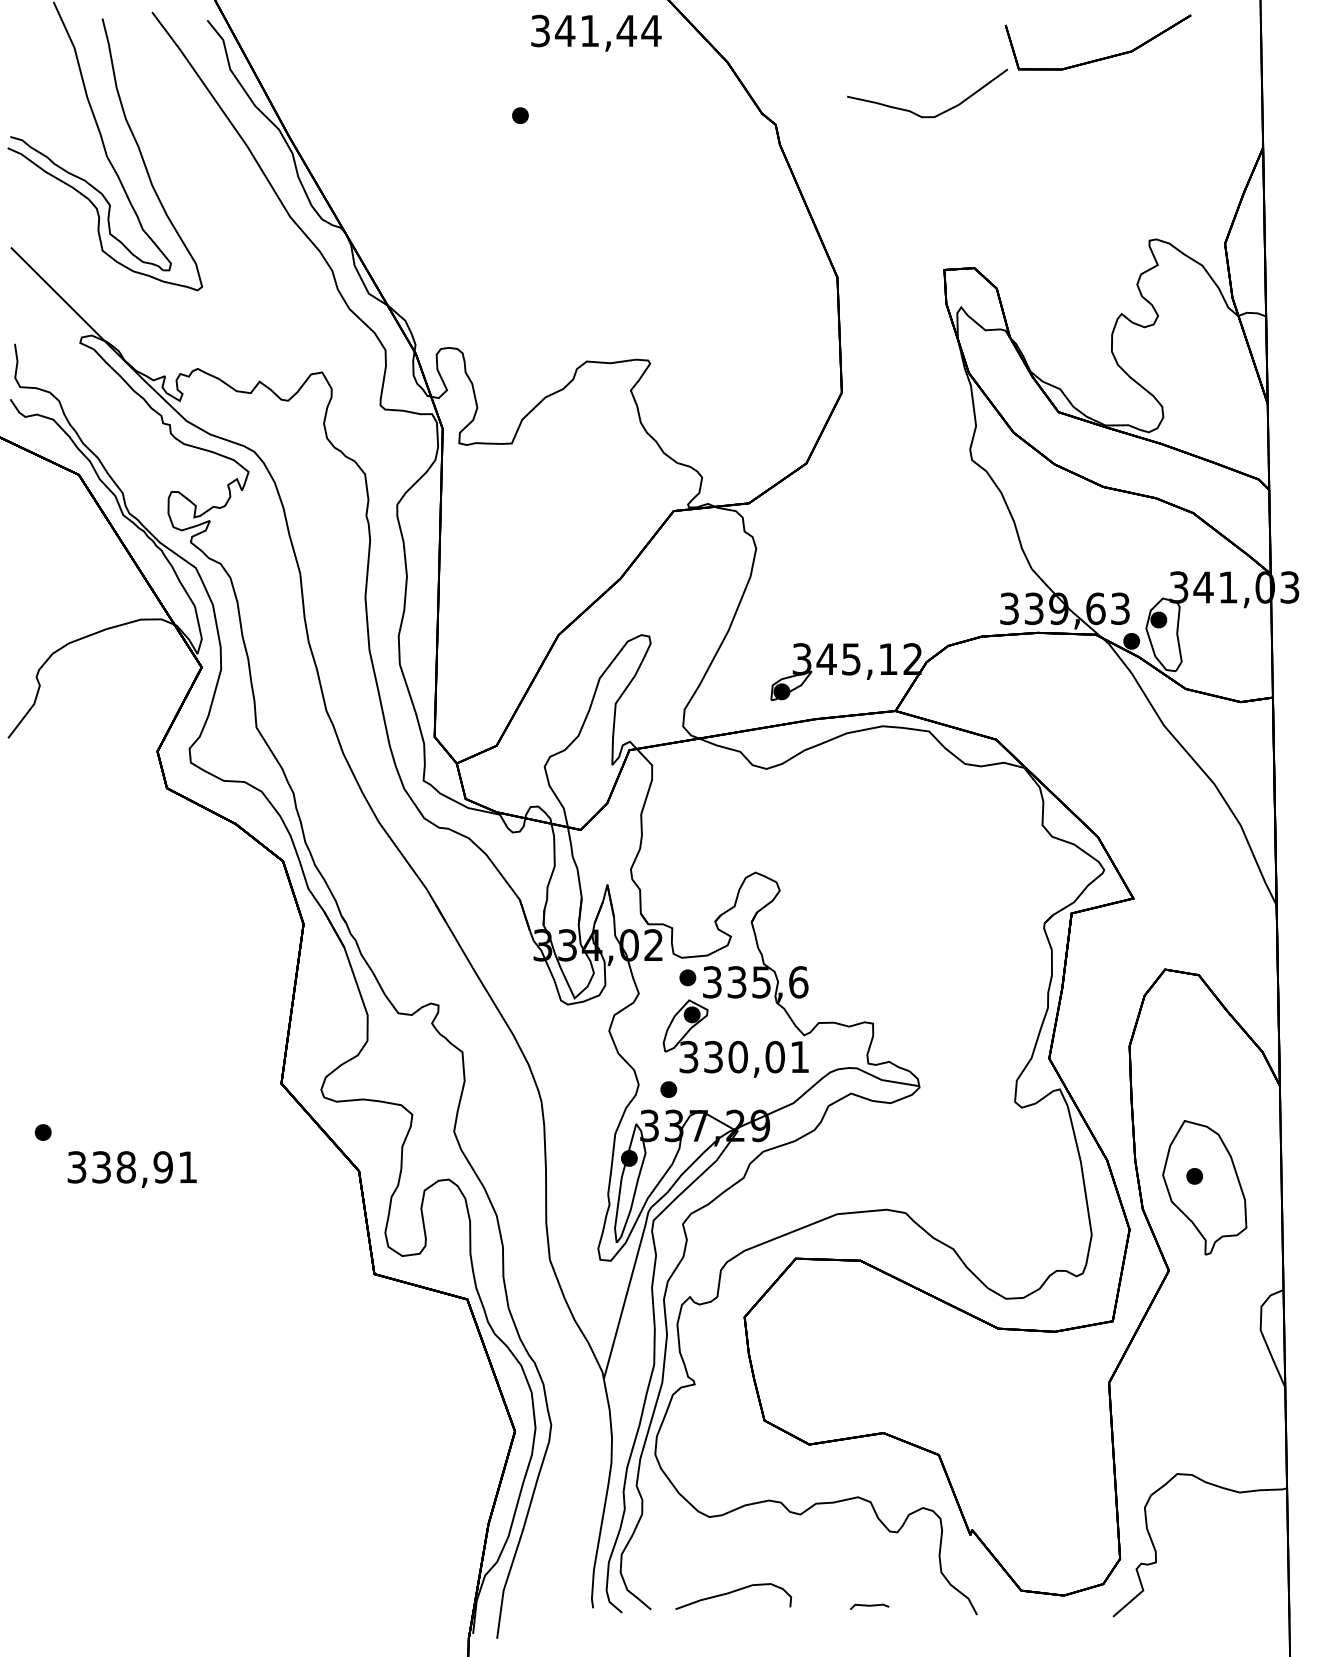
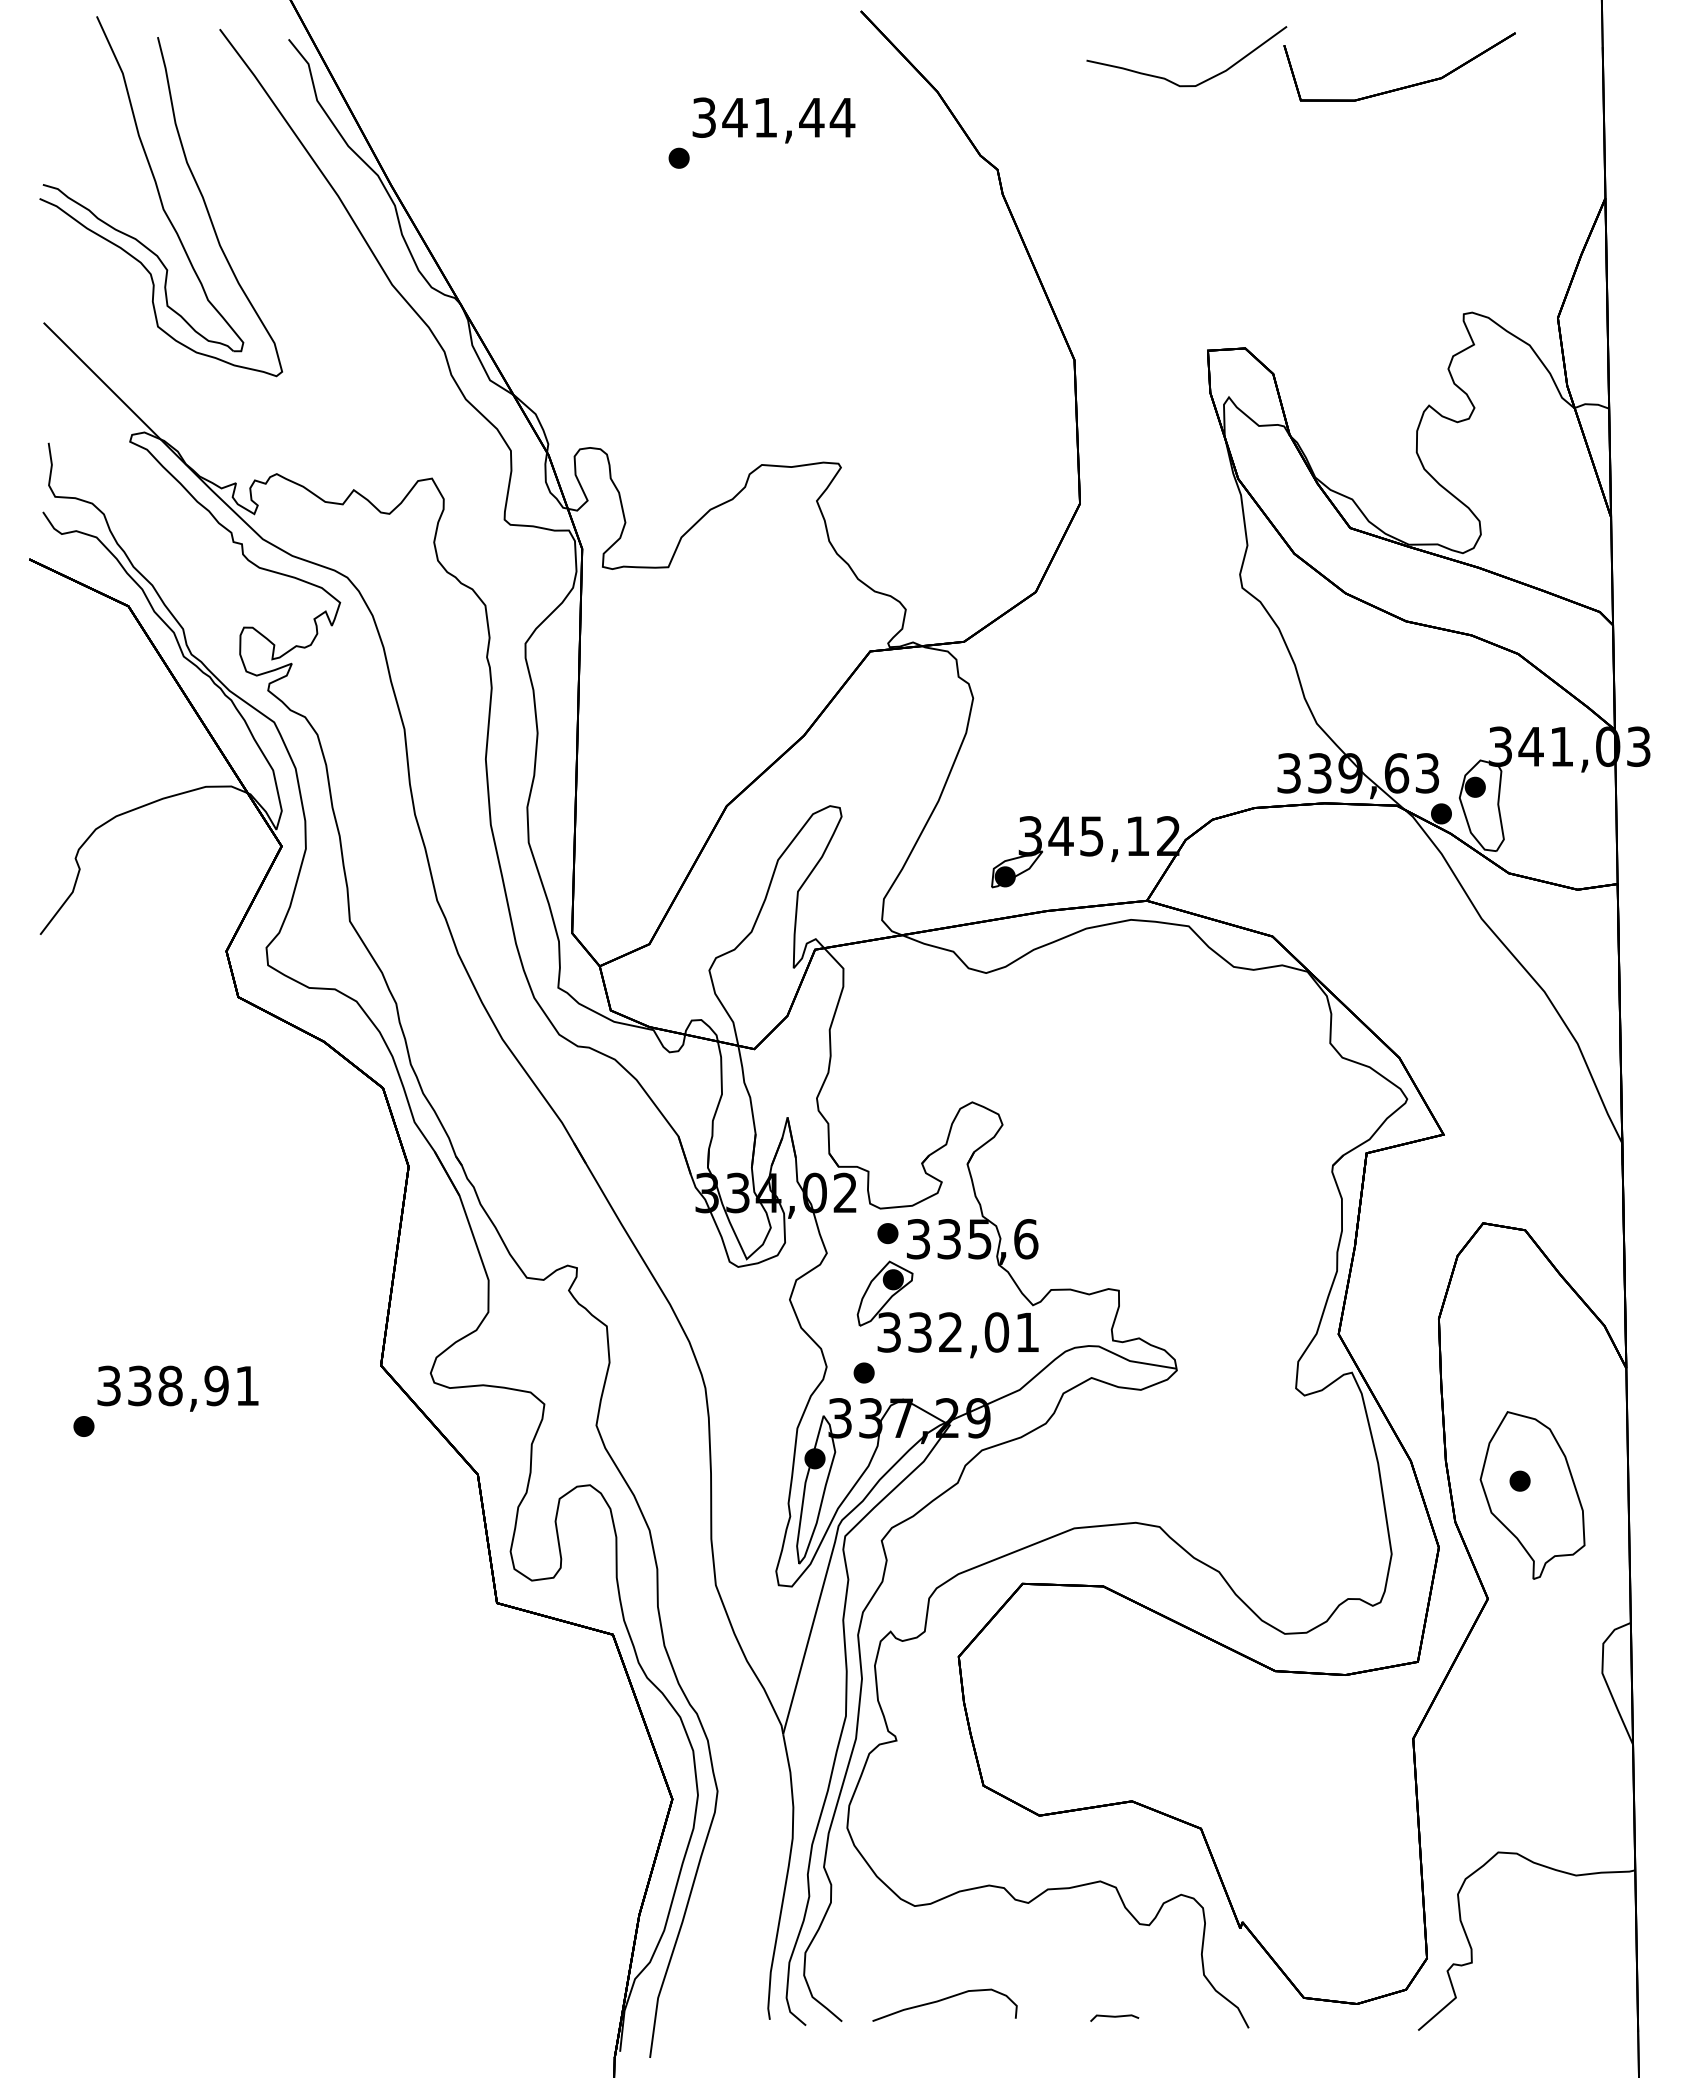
text: (596, 33) -> (773, 120), moved
part: (917, 114) -> (1174, 82), moved
text: (738, 1057) -> (950, 1332), 330,01 -> 332,01
text: (131, 1169) -> (177, 1388), moved

